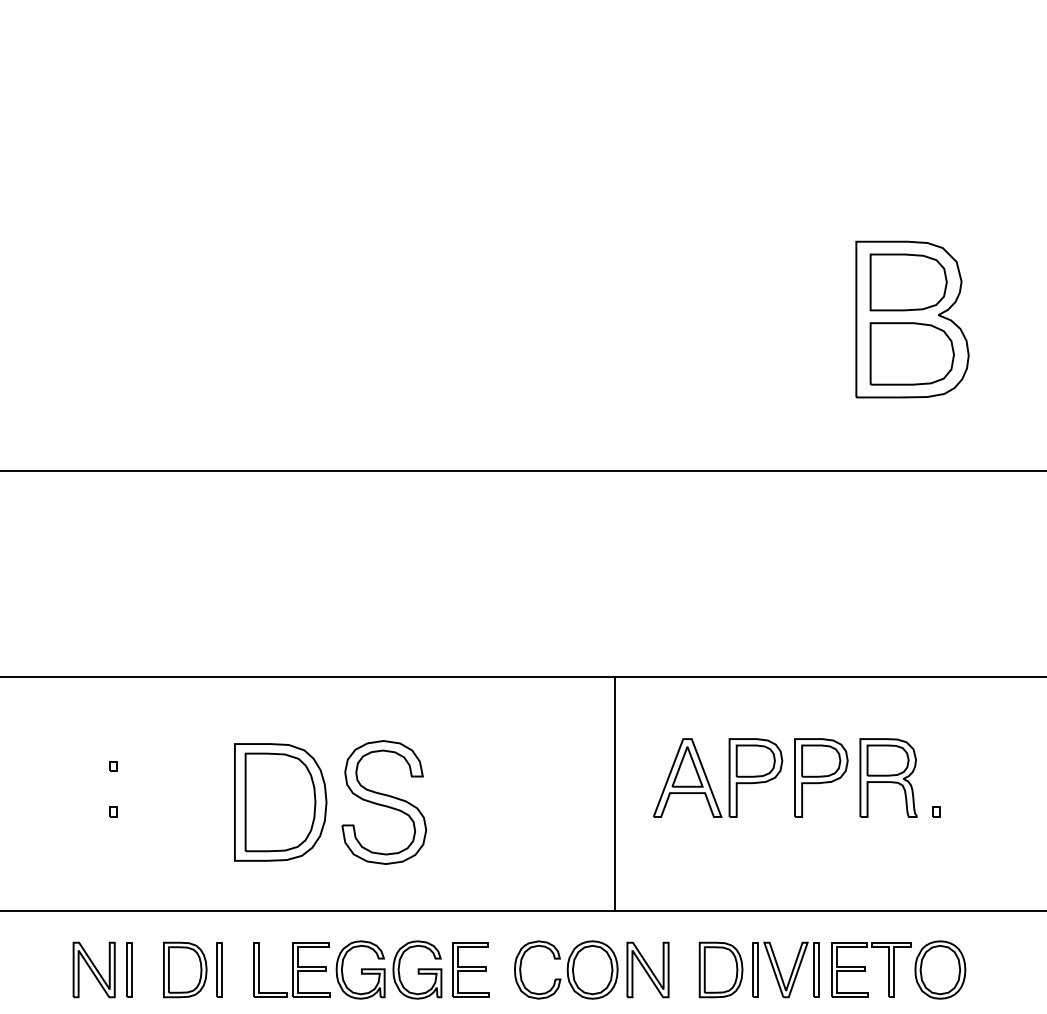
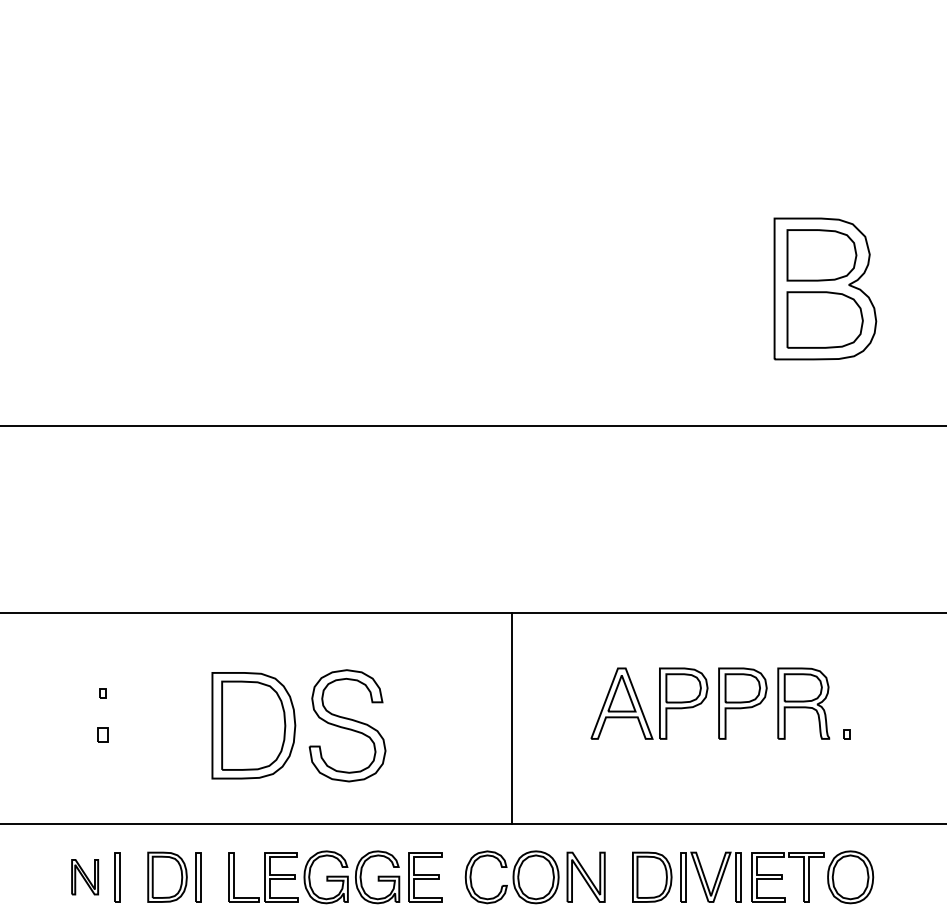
line: (615, 793) -> (511, 717), moved
part: (113, 812) -> (102, 734), size x1.6
part: (93, 969) -> (84, 876), size x0.7

